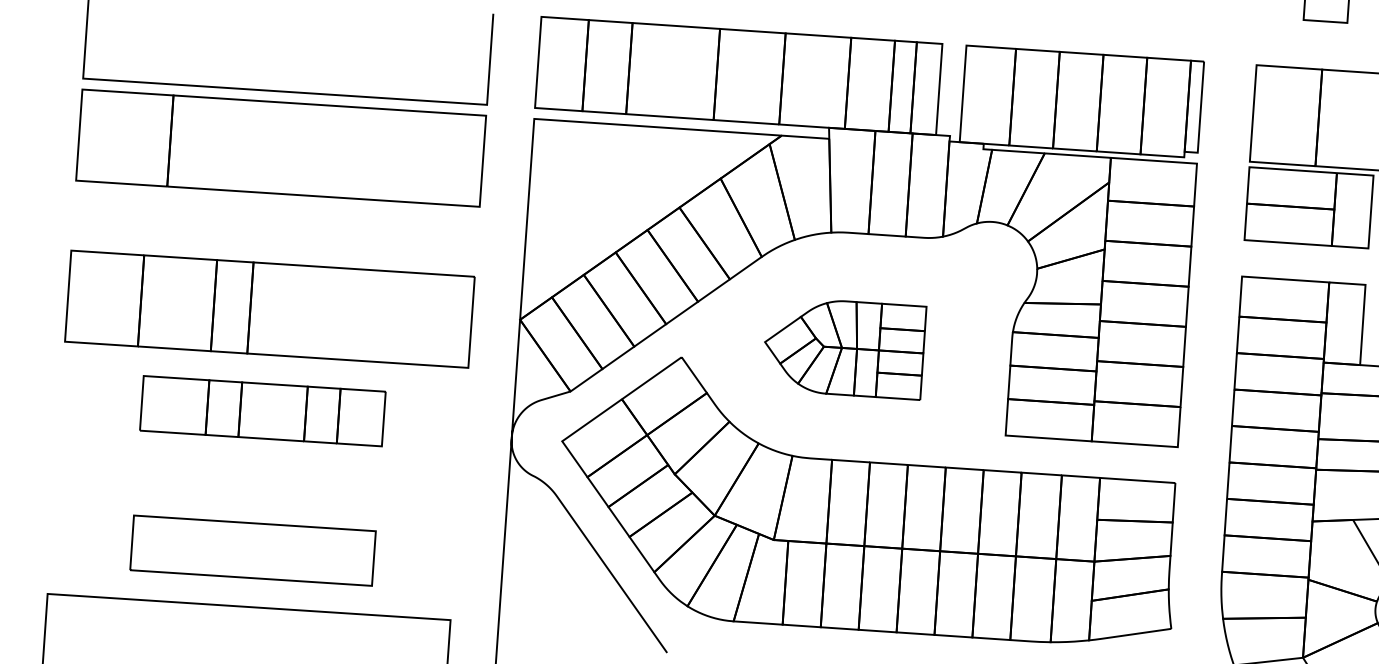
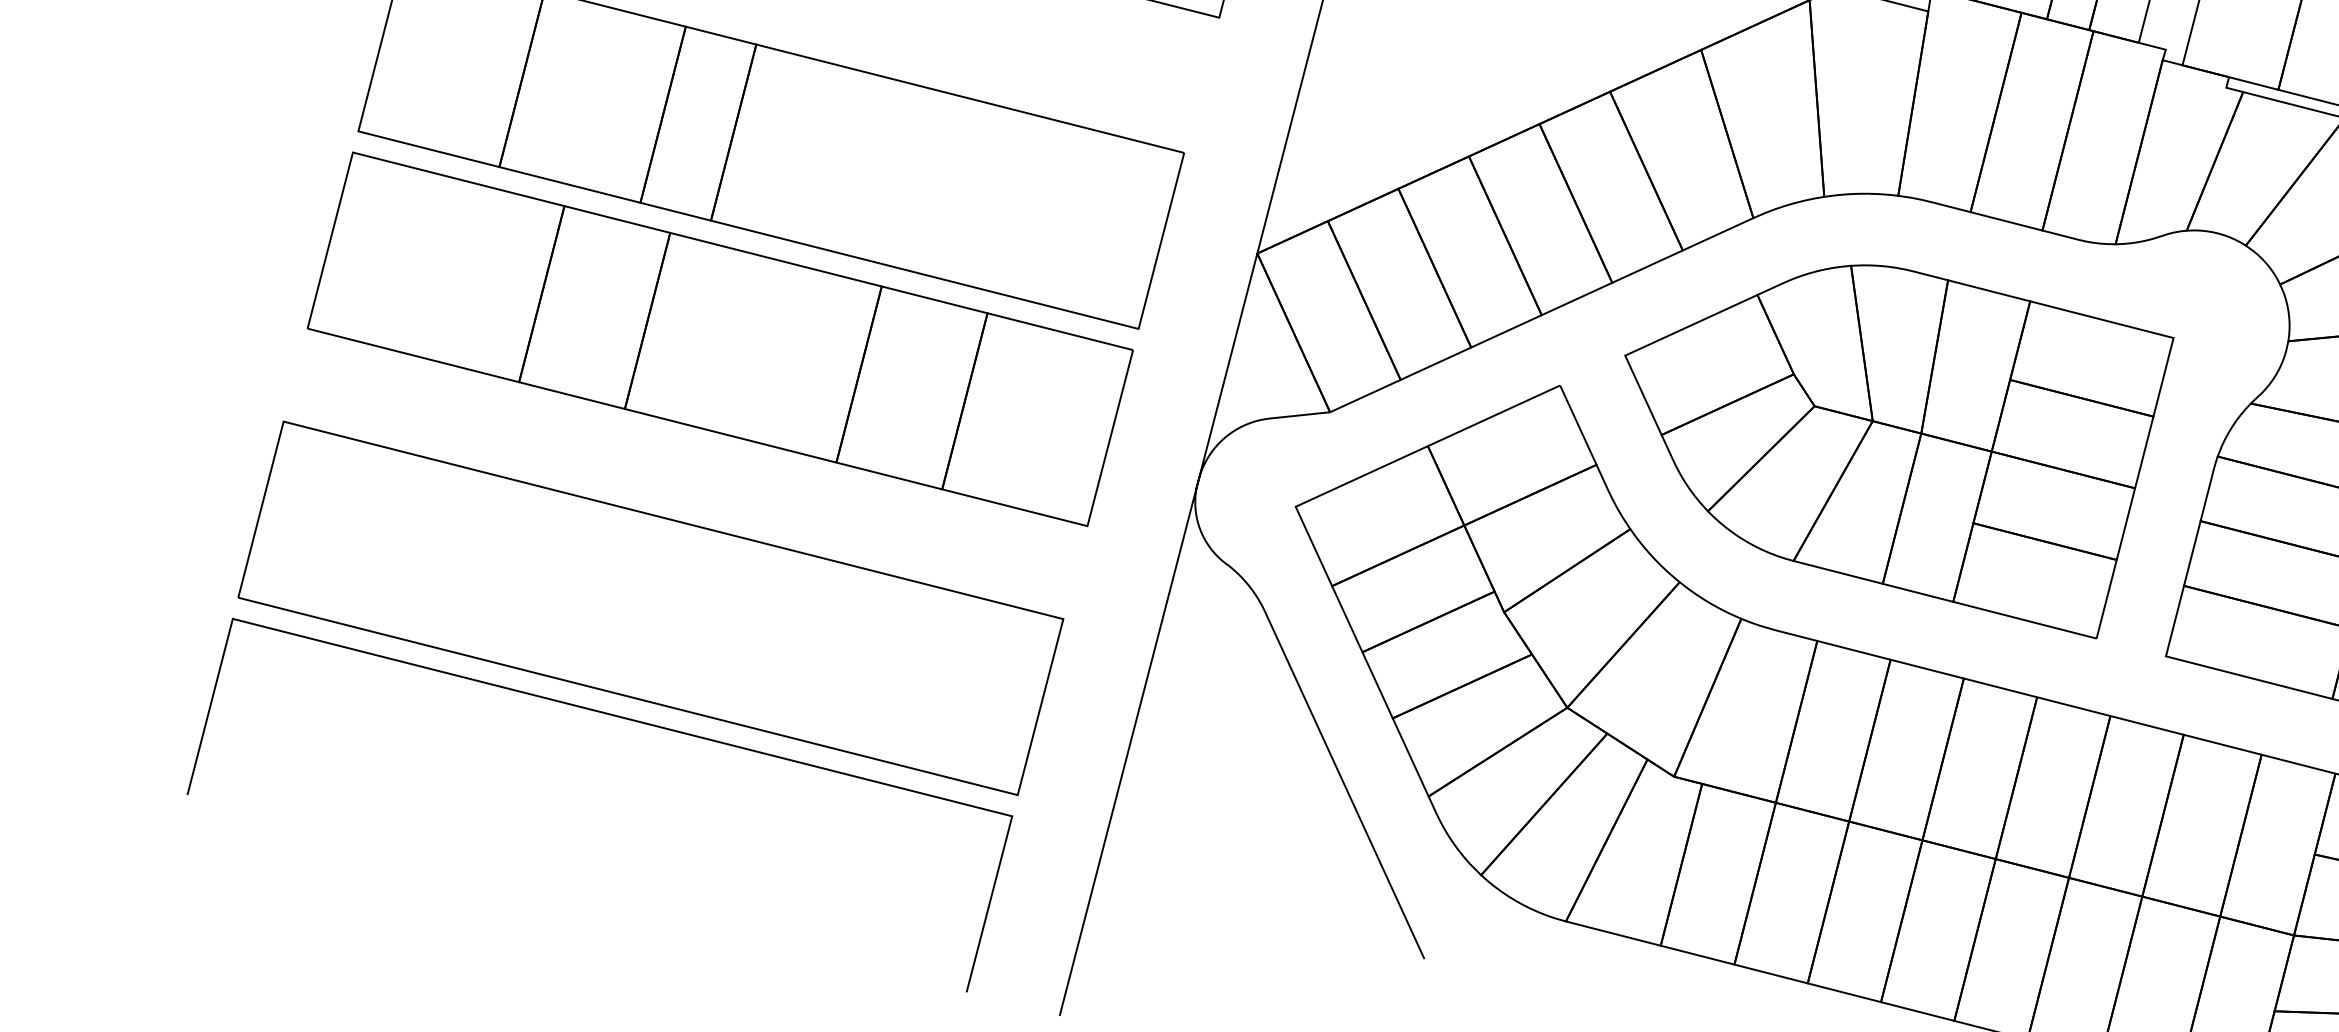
part: (845, 350) -> (1883, 431), size x1.67
part: (262, 410) -> (720, 337), size x1.67
part: (252, 550) -> (649, 608), size x1.67

